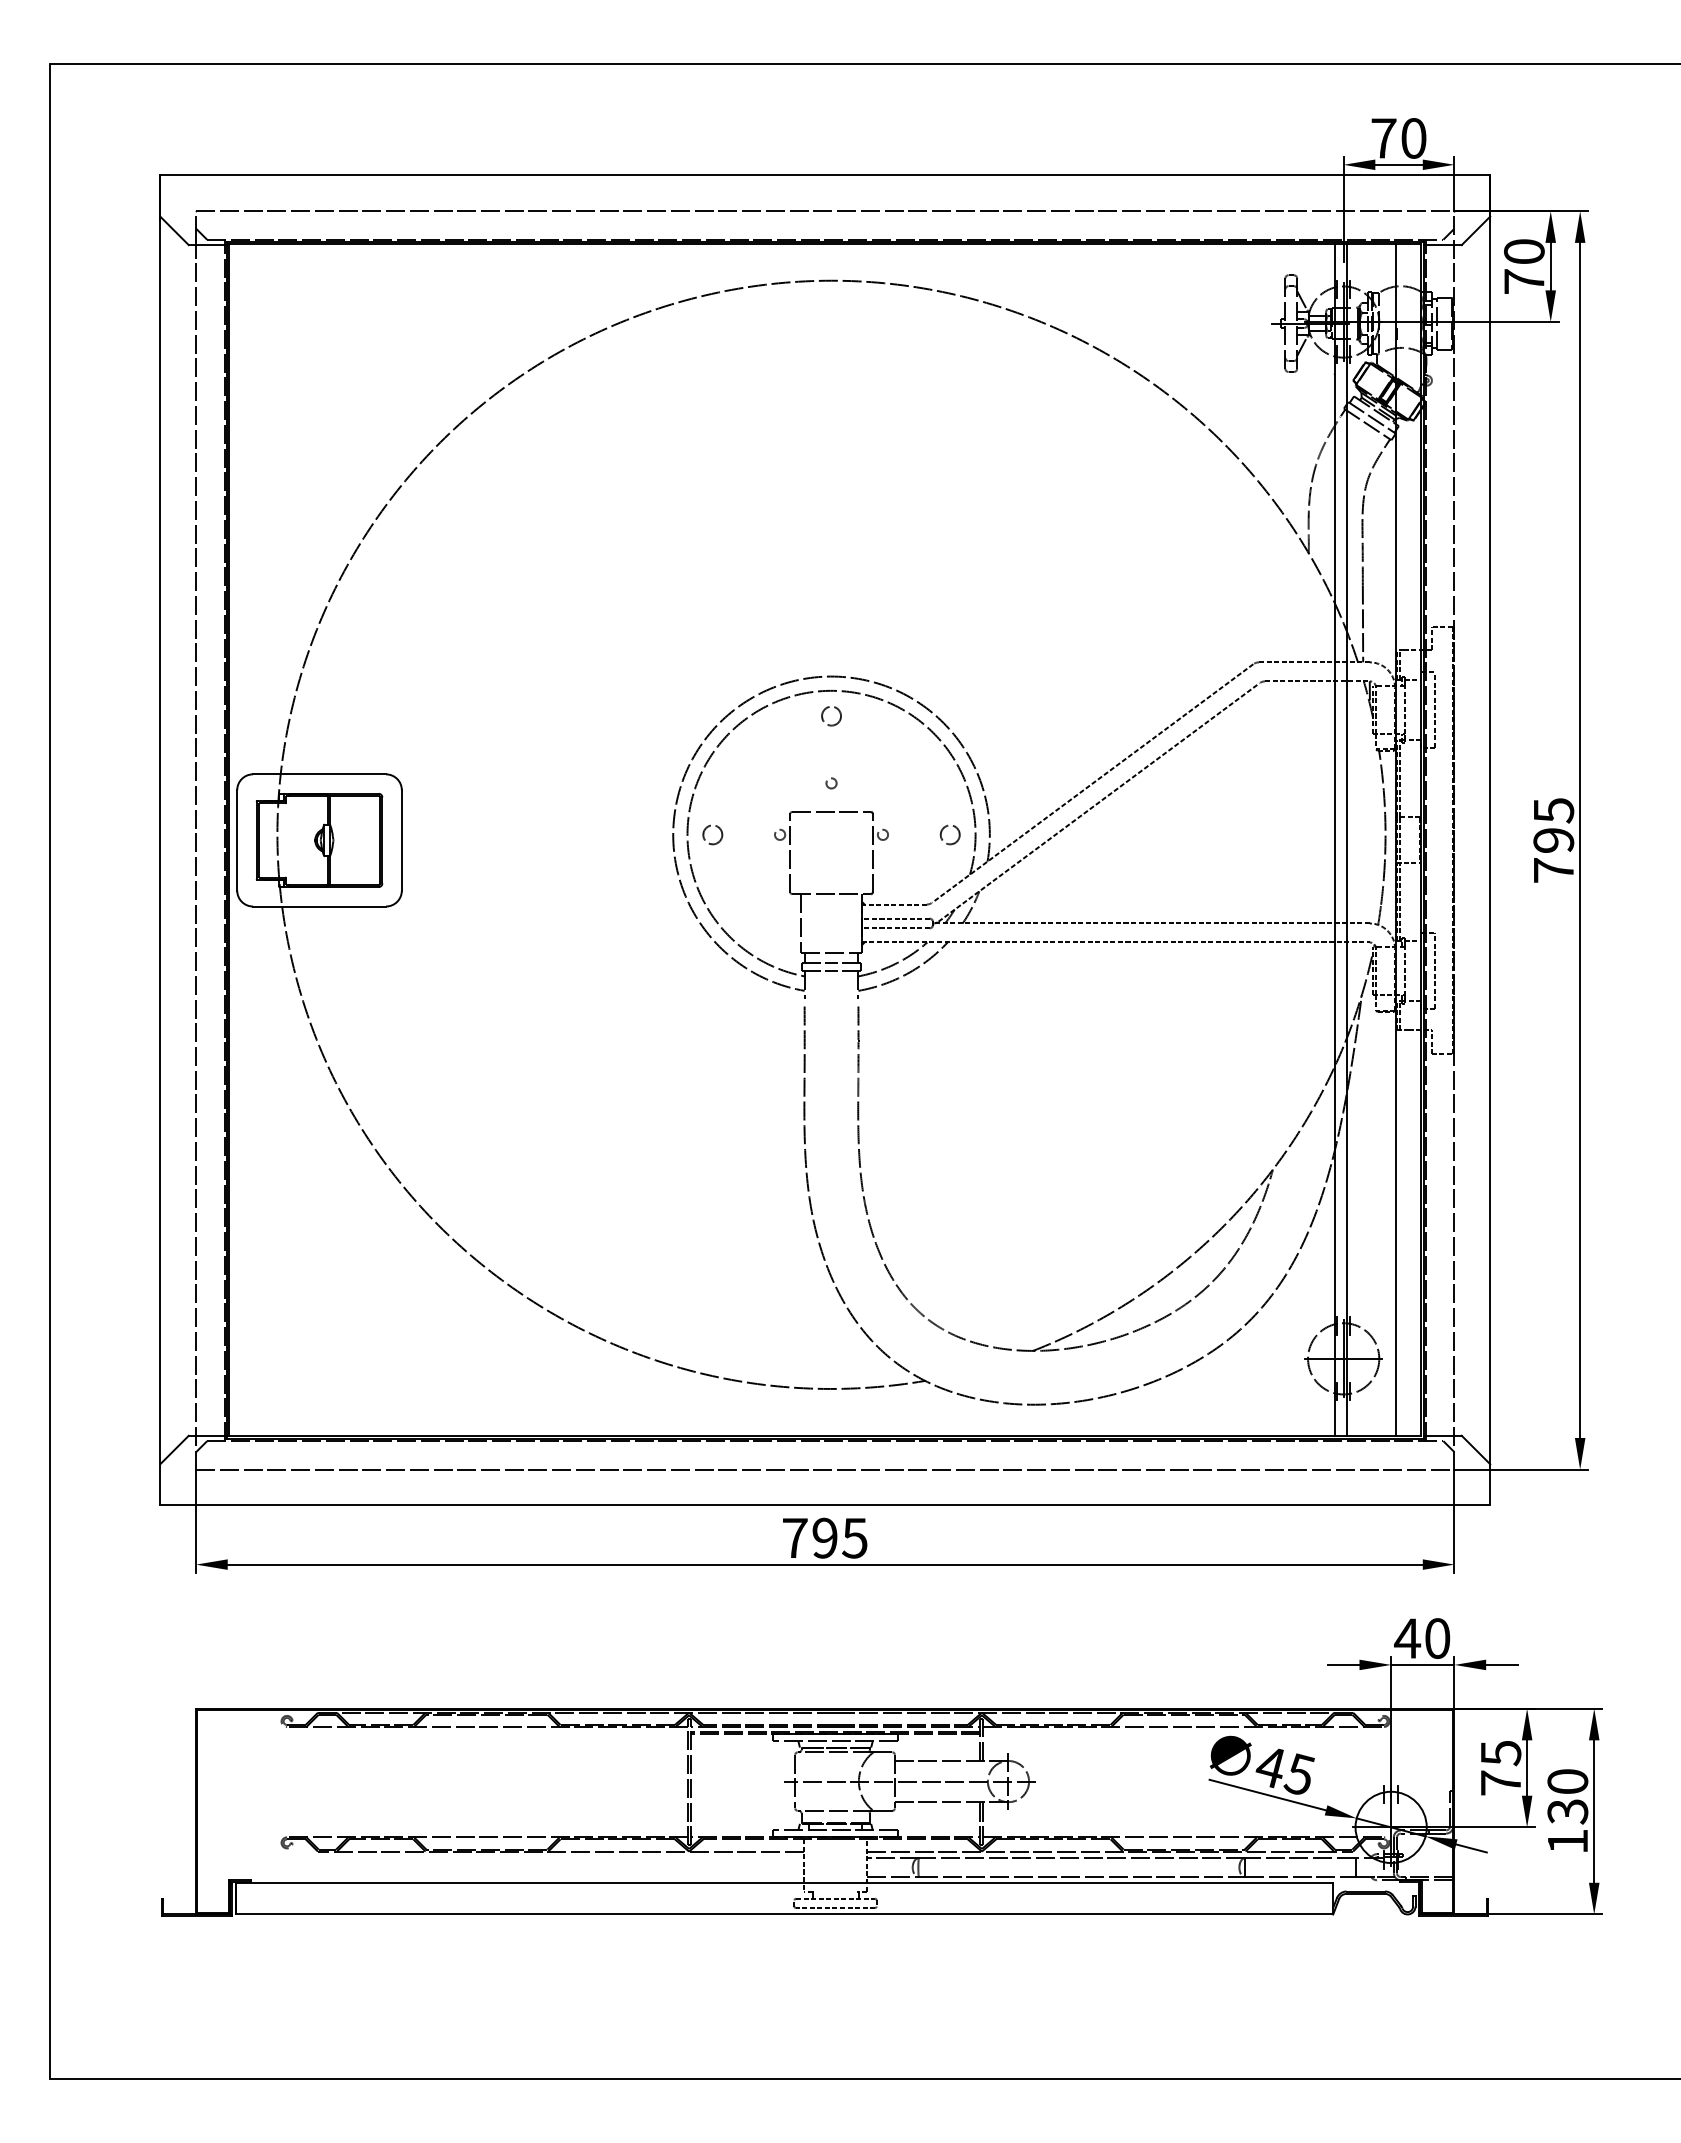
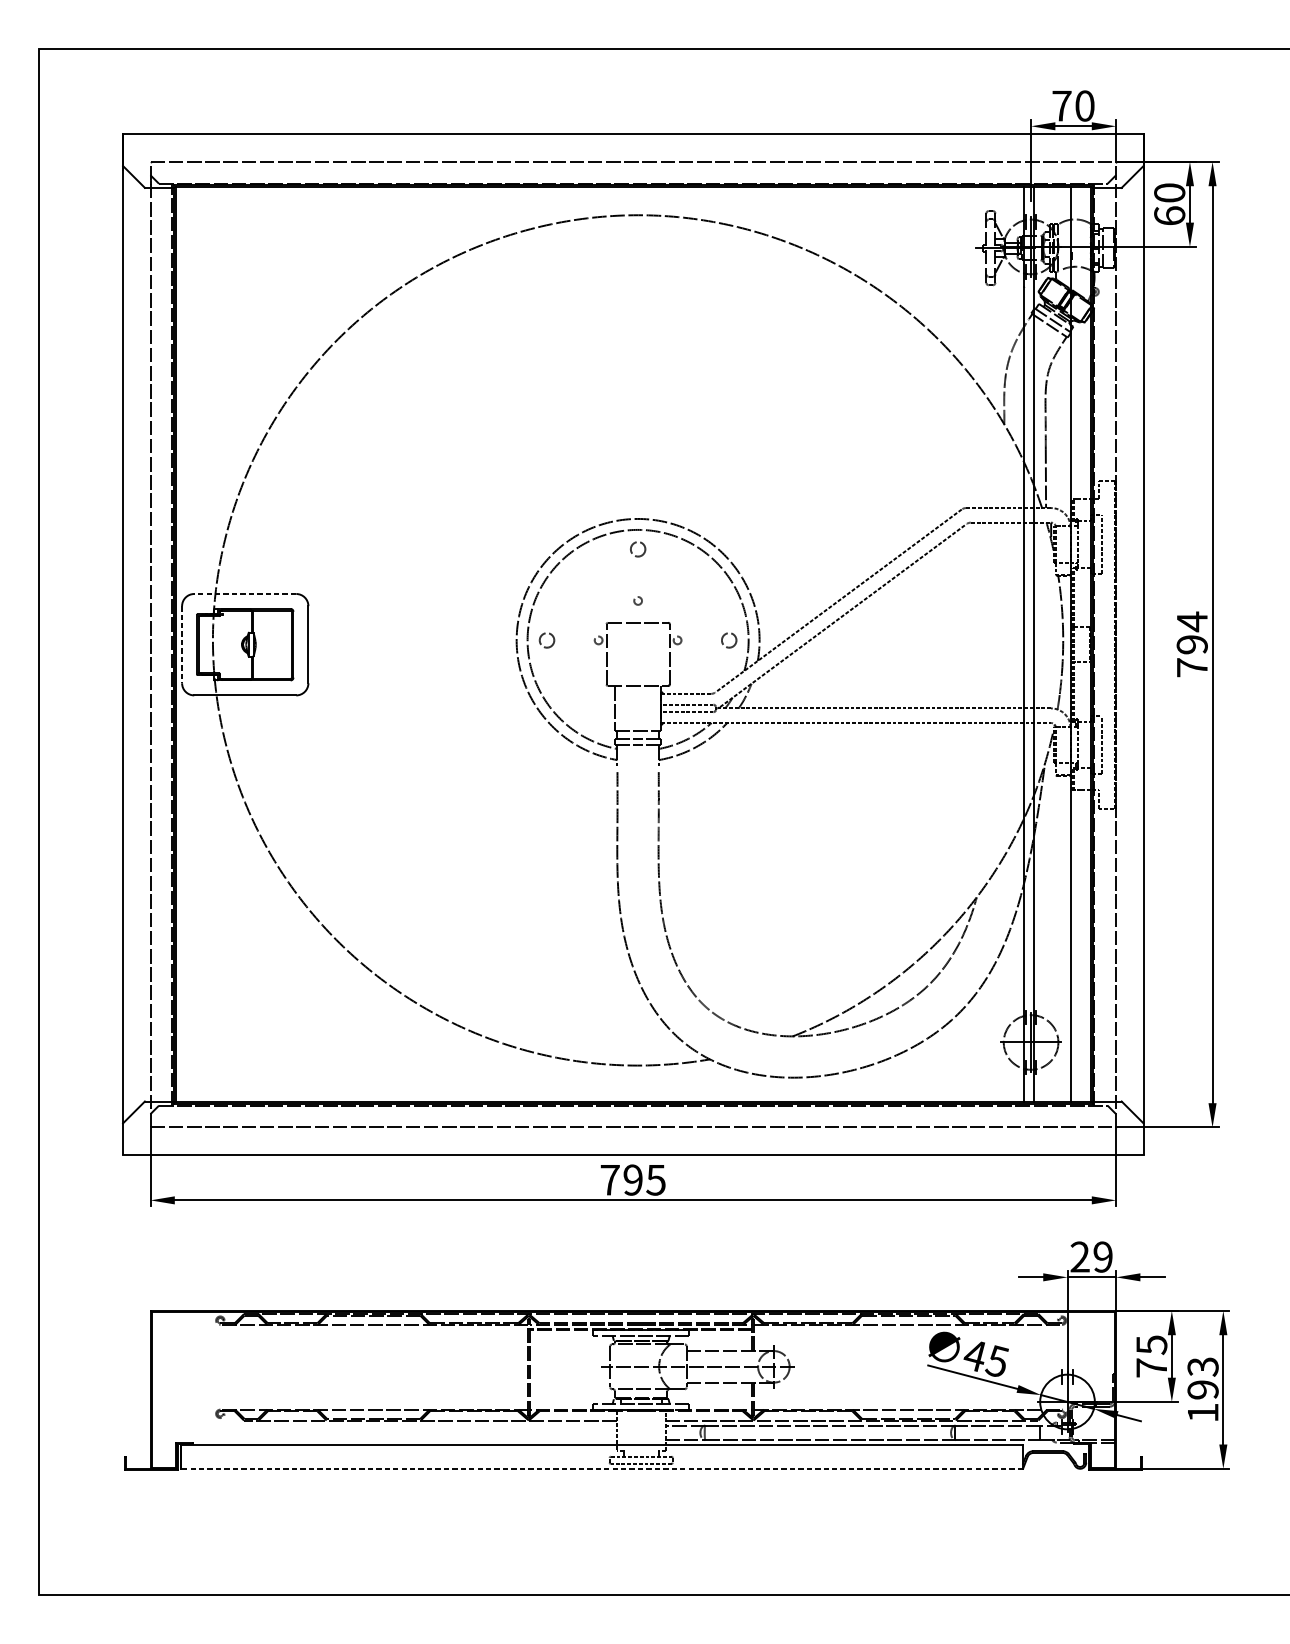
text: (1524, 281) -> (1169, 215), 70 -> 60
line: (319, 774) -> (245, 594), solid -> dashed
text: (1554, 810) -> (1192, 621), 795 -> 794
line: (237, 840) -> (182, 644), solid -> dashed
text: (1422, 1638) -> (1091, 1257), 40 -> 29
text: (1567, 1796) -> (1202, 1378), 130 -> 193
line: (784, 1914) -> (602, 1468), solid -> dashed

